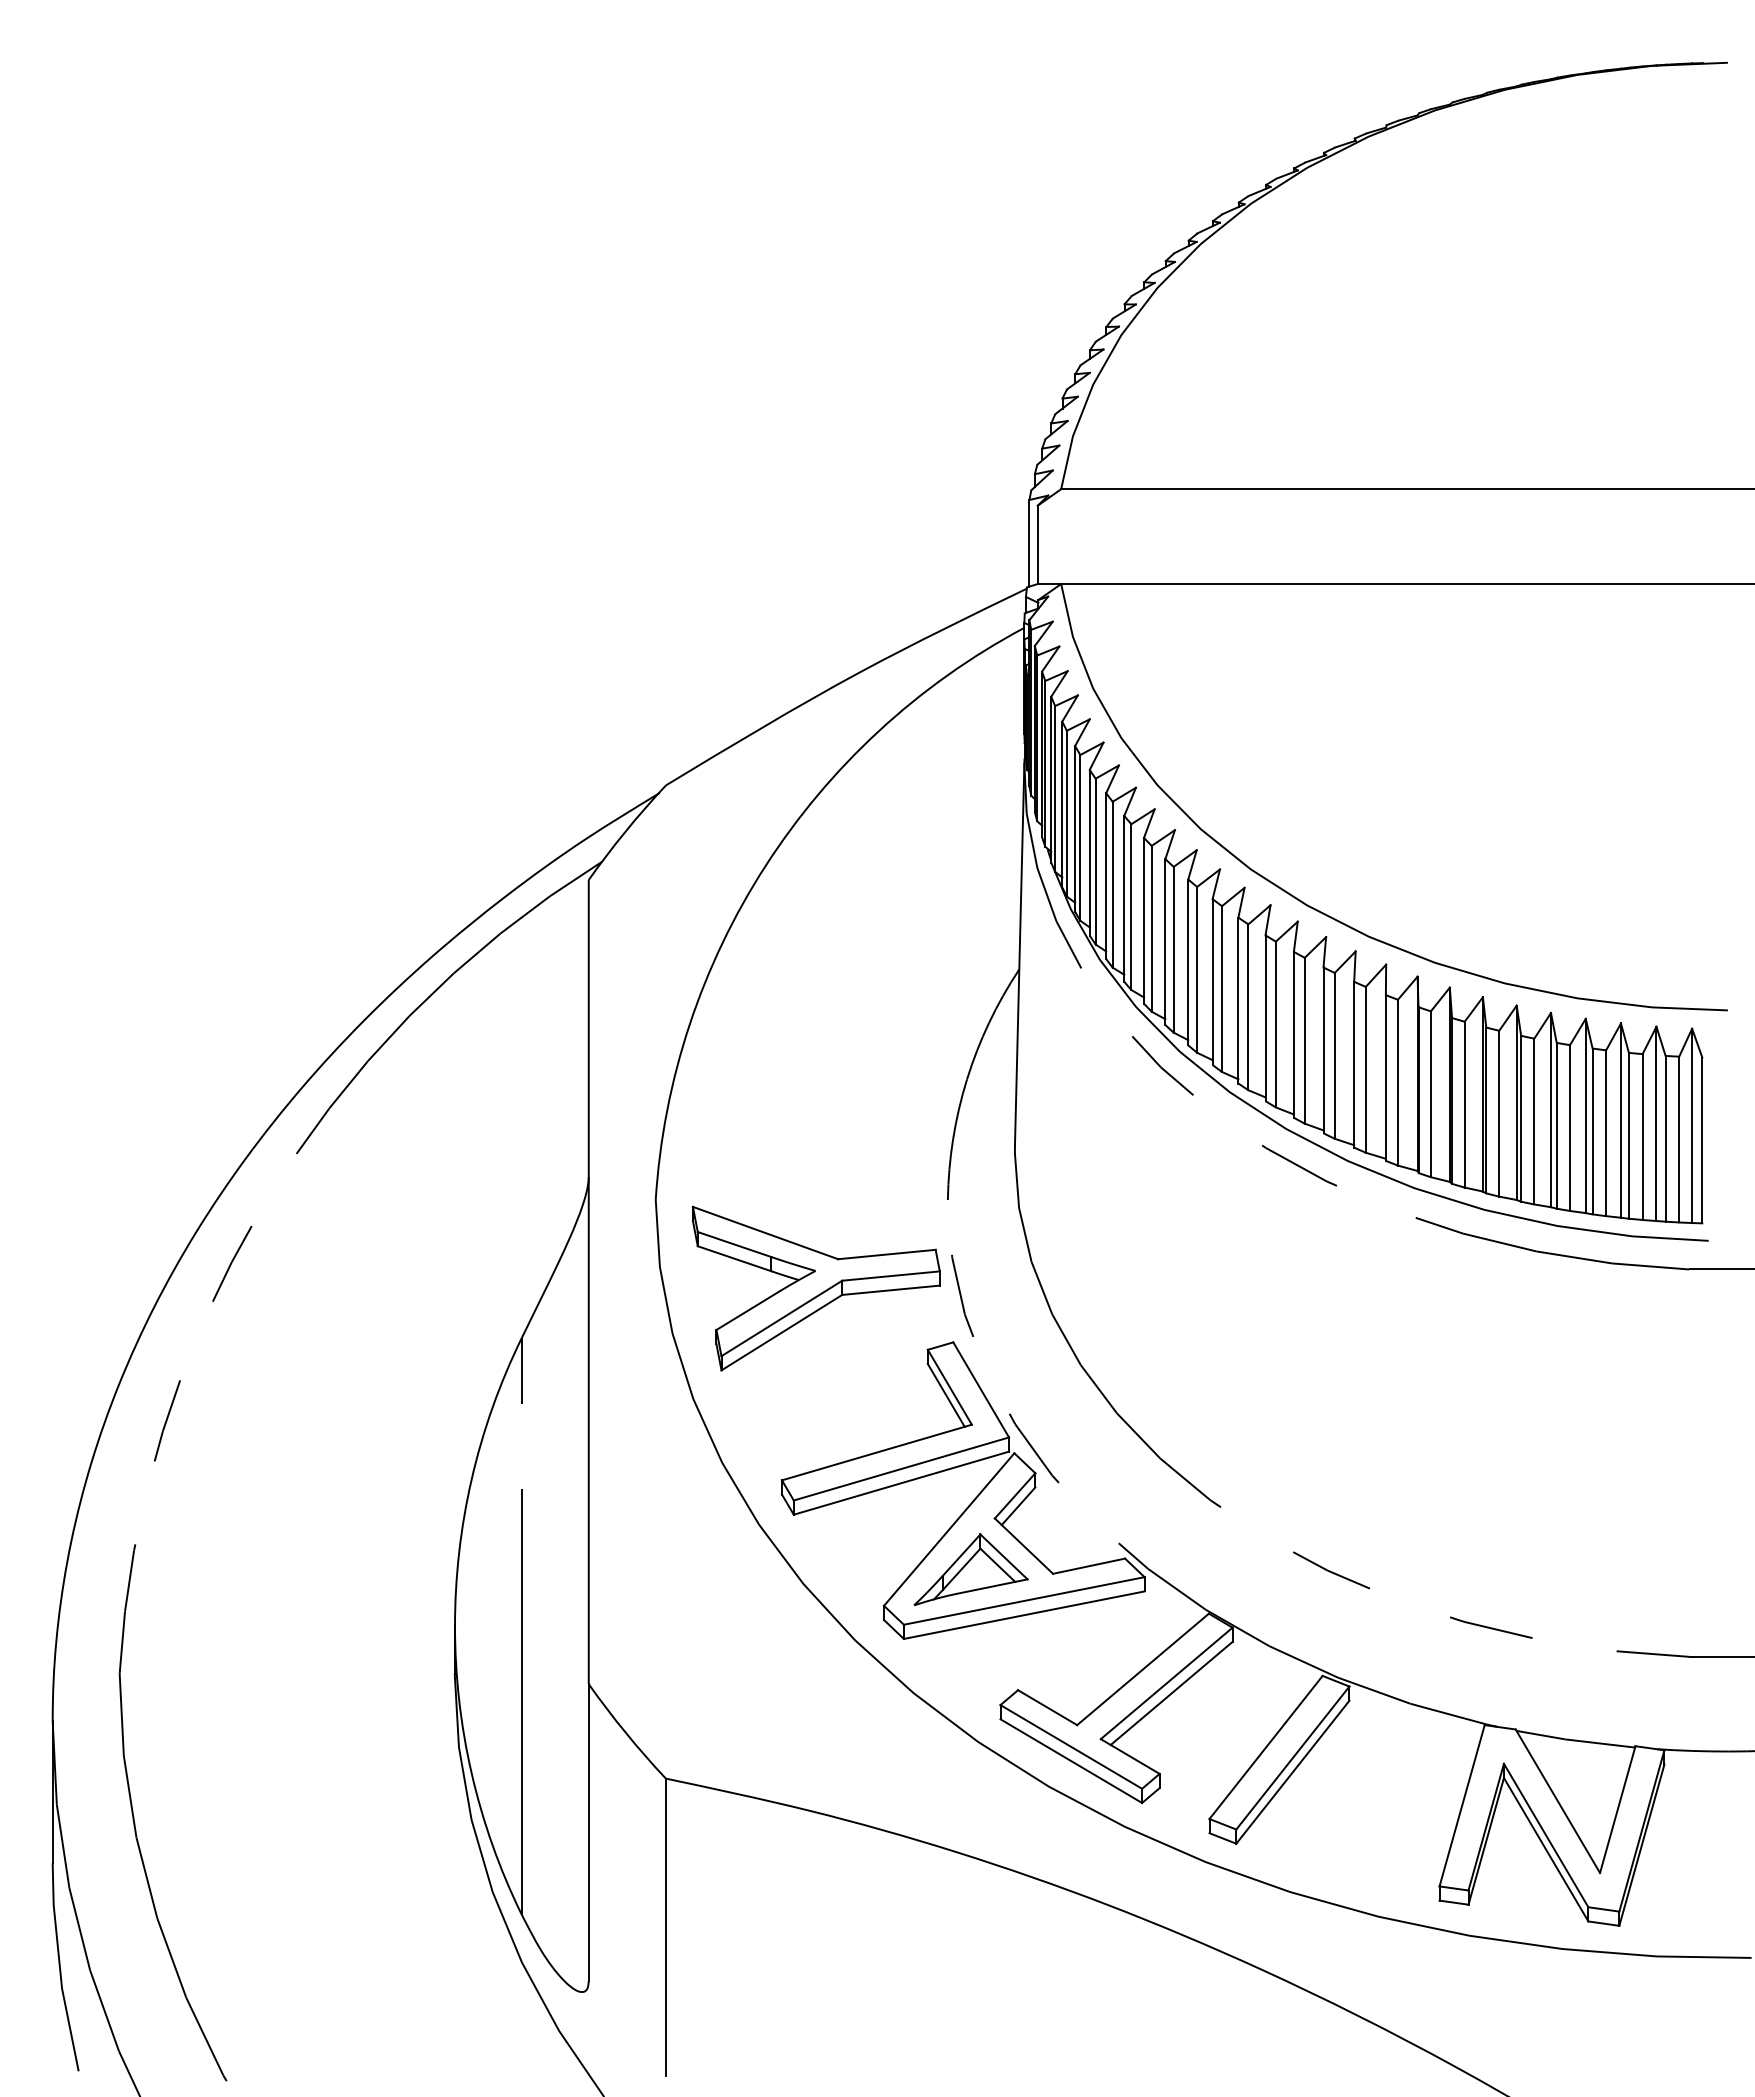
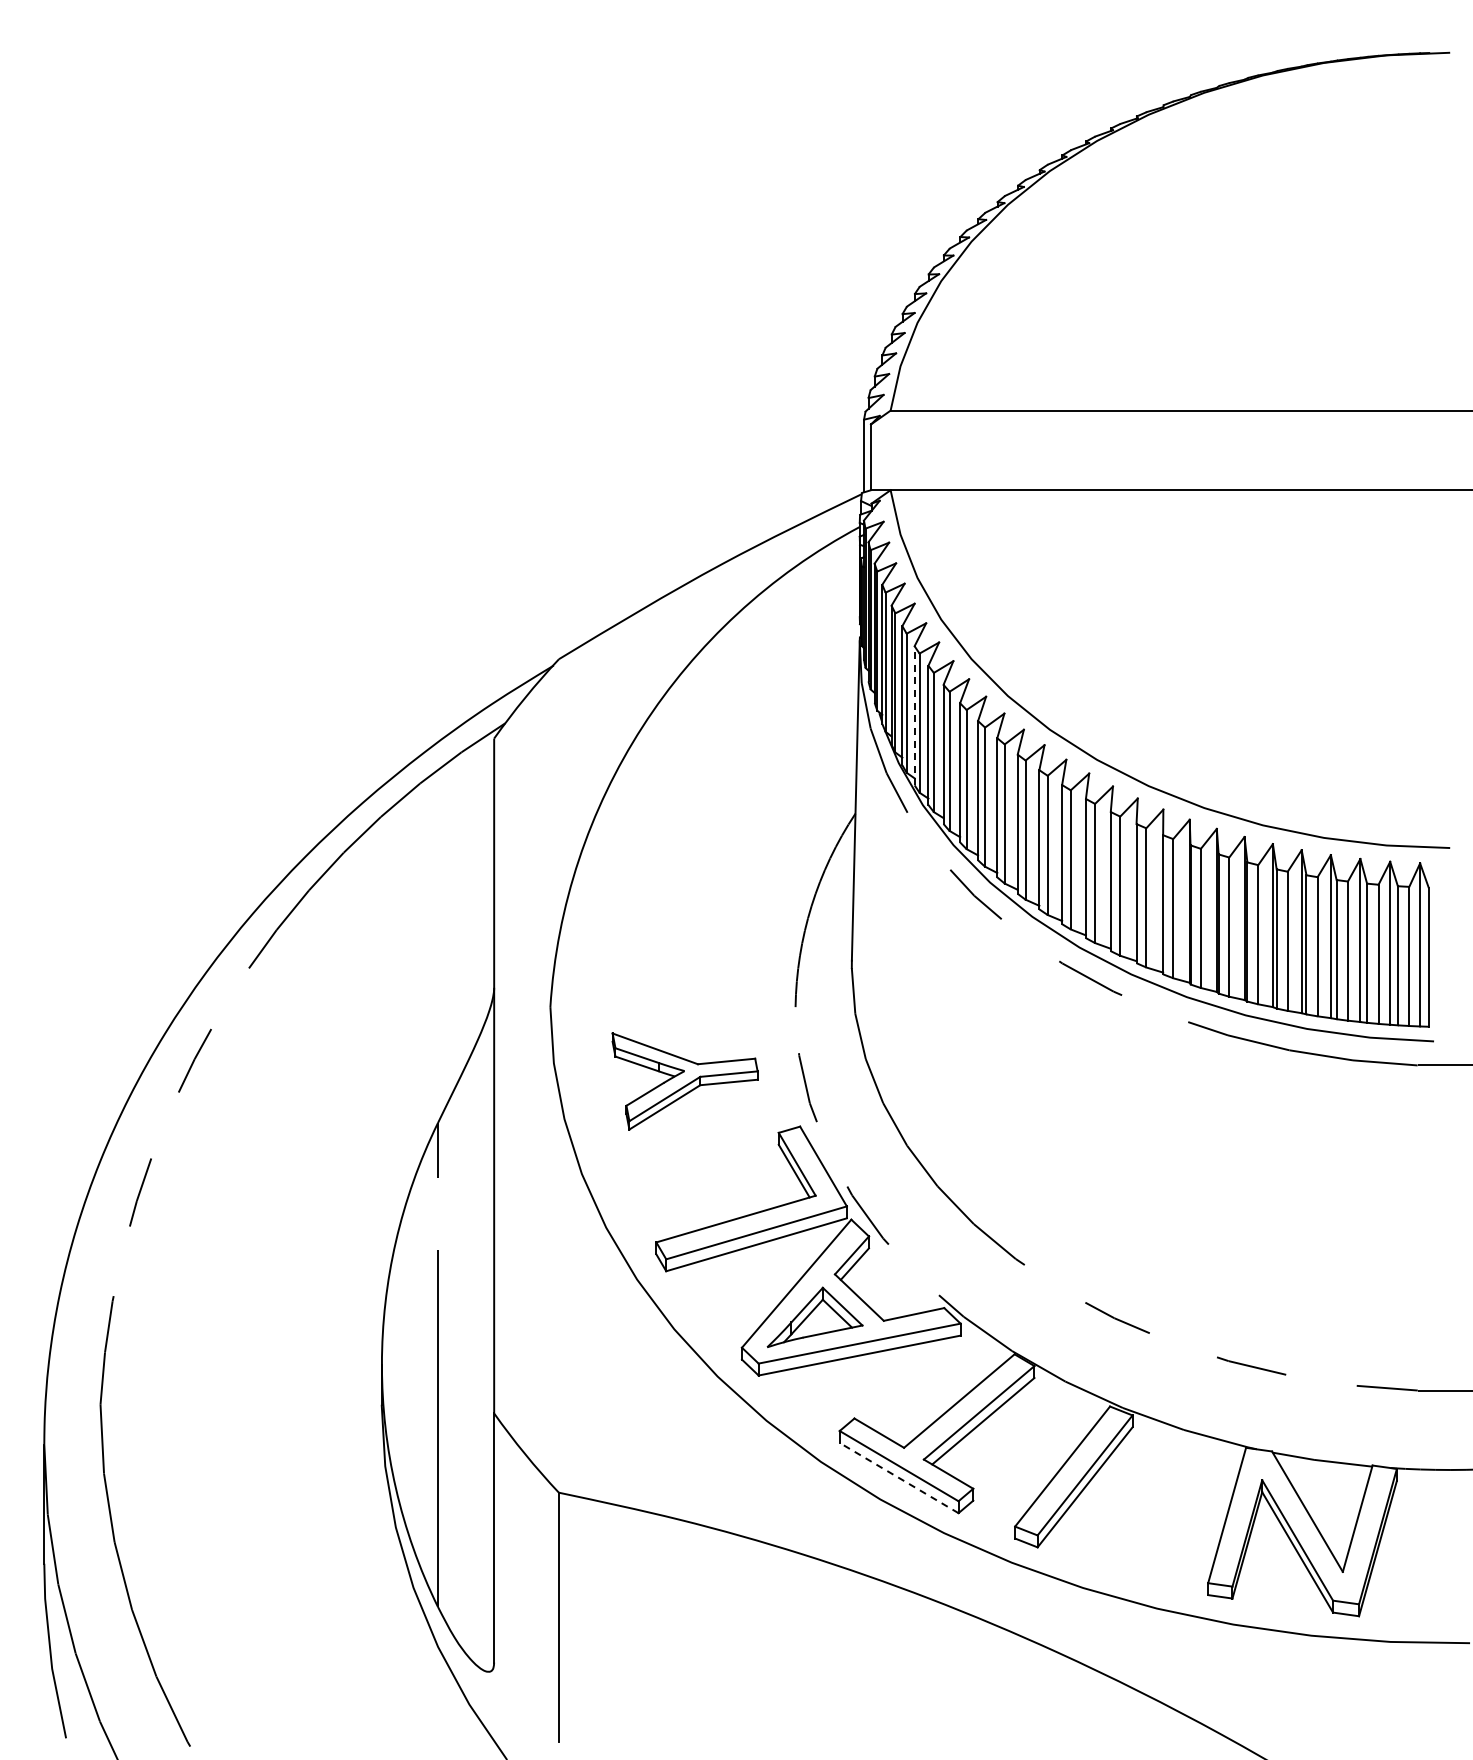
line: (1089, 852) -> (914, 715), solid -> dashed
part: (815, 1288) -> (684, 1081), size x0.7
line: (1070, 1760) -> (898, 1477), solid -> dashed

